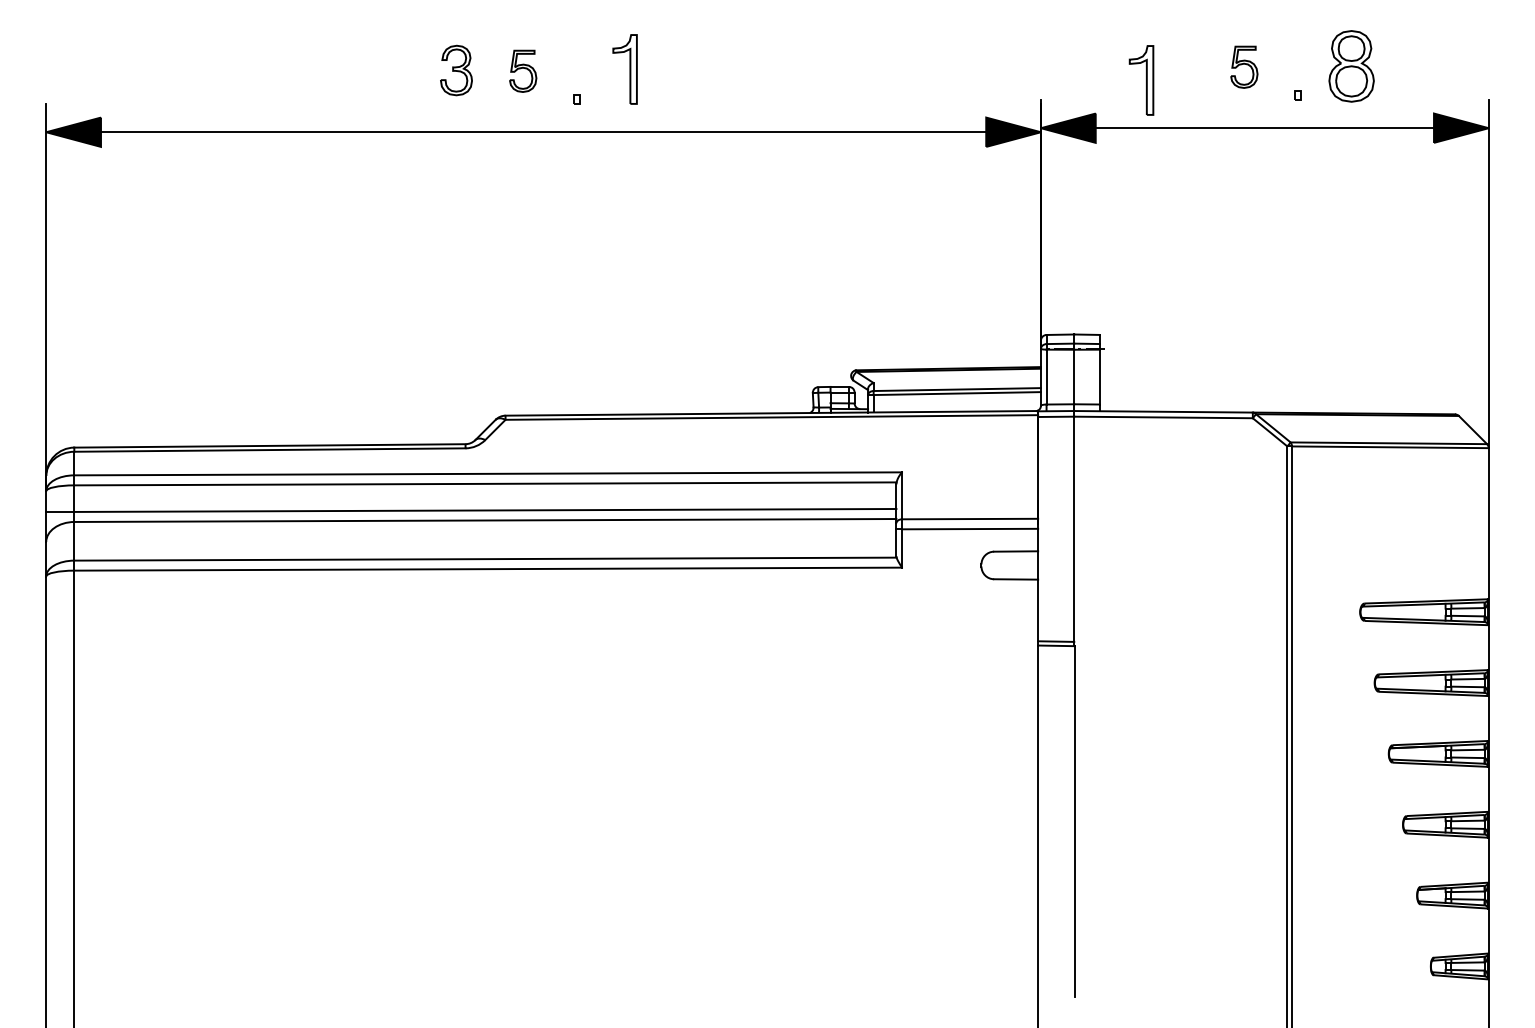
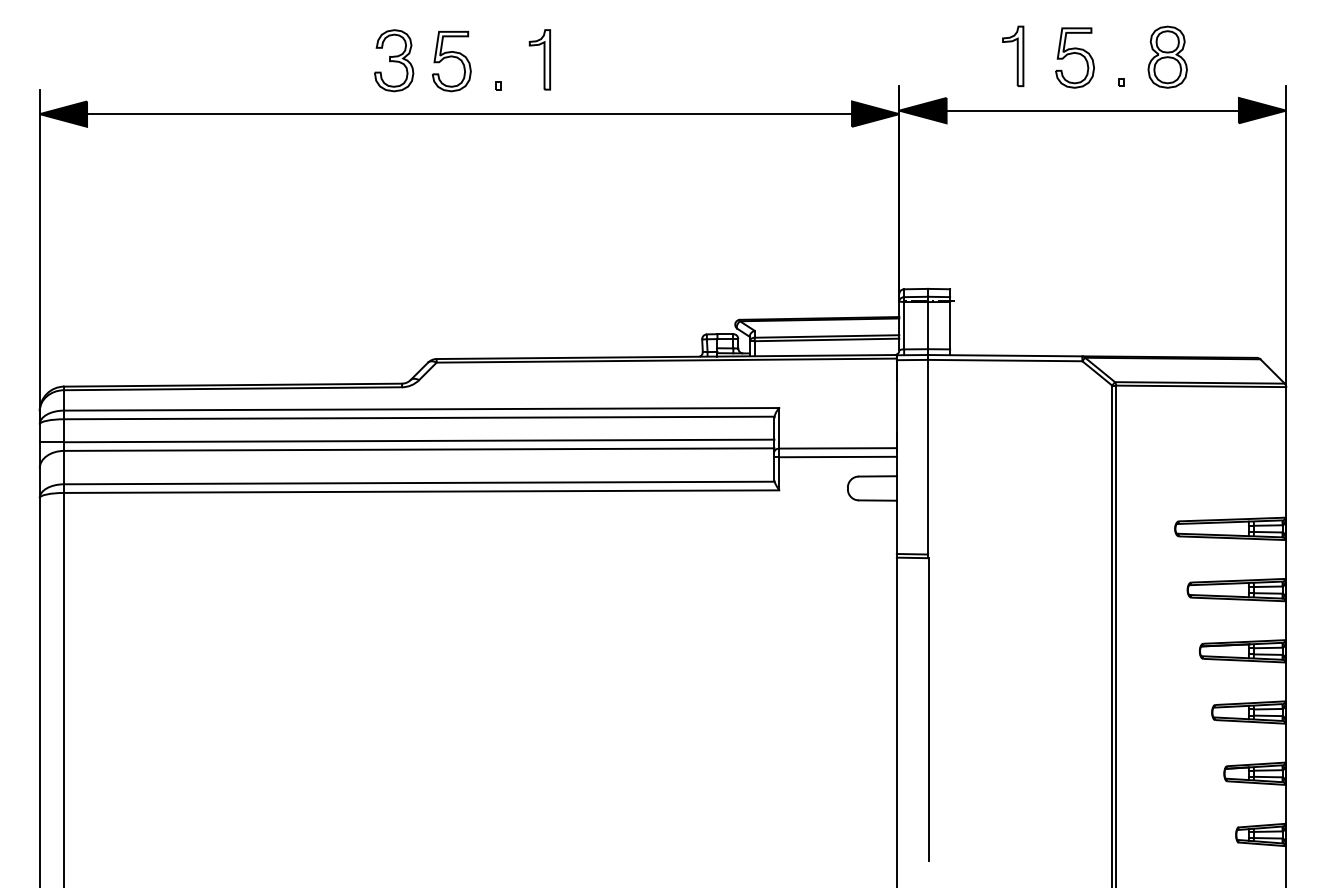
part: (1243, 66) -> (1074, 57), size x1.67
part: (456, 70) -> (394, 60), size x1.43
part: (522, 71) -> (451, 61), size x1.67
part: (1141, 79) -> (1013, 55), moved

